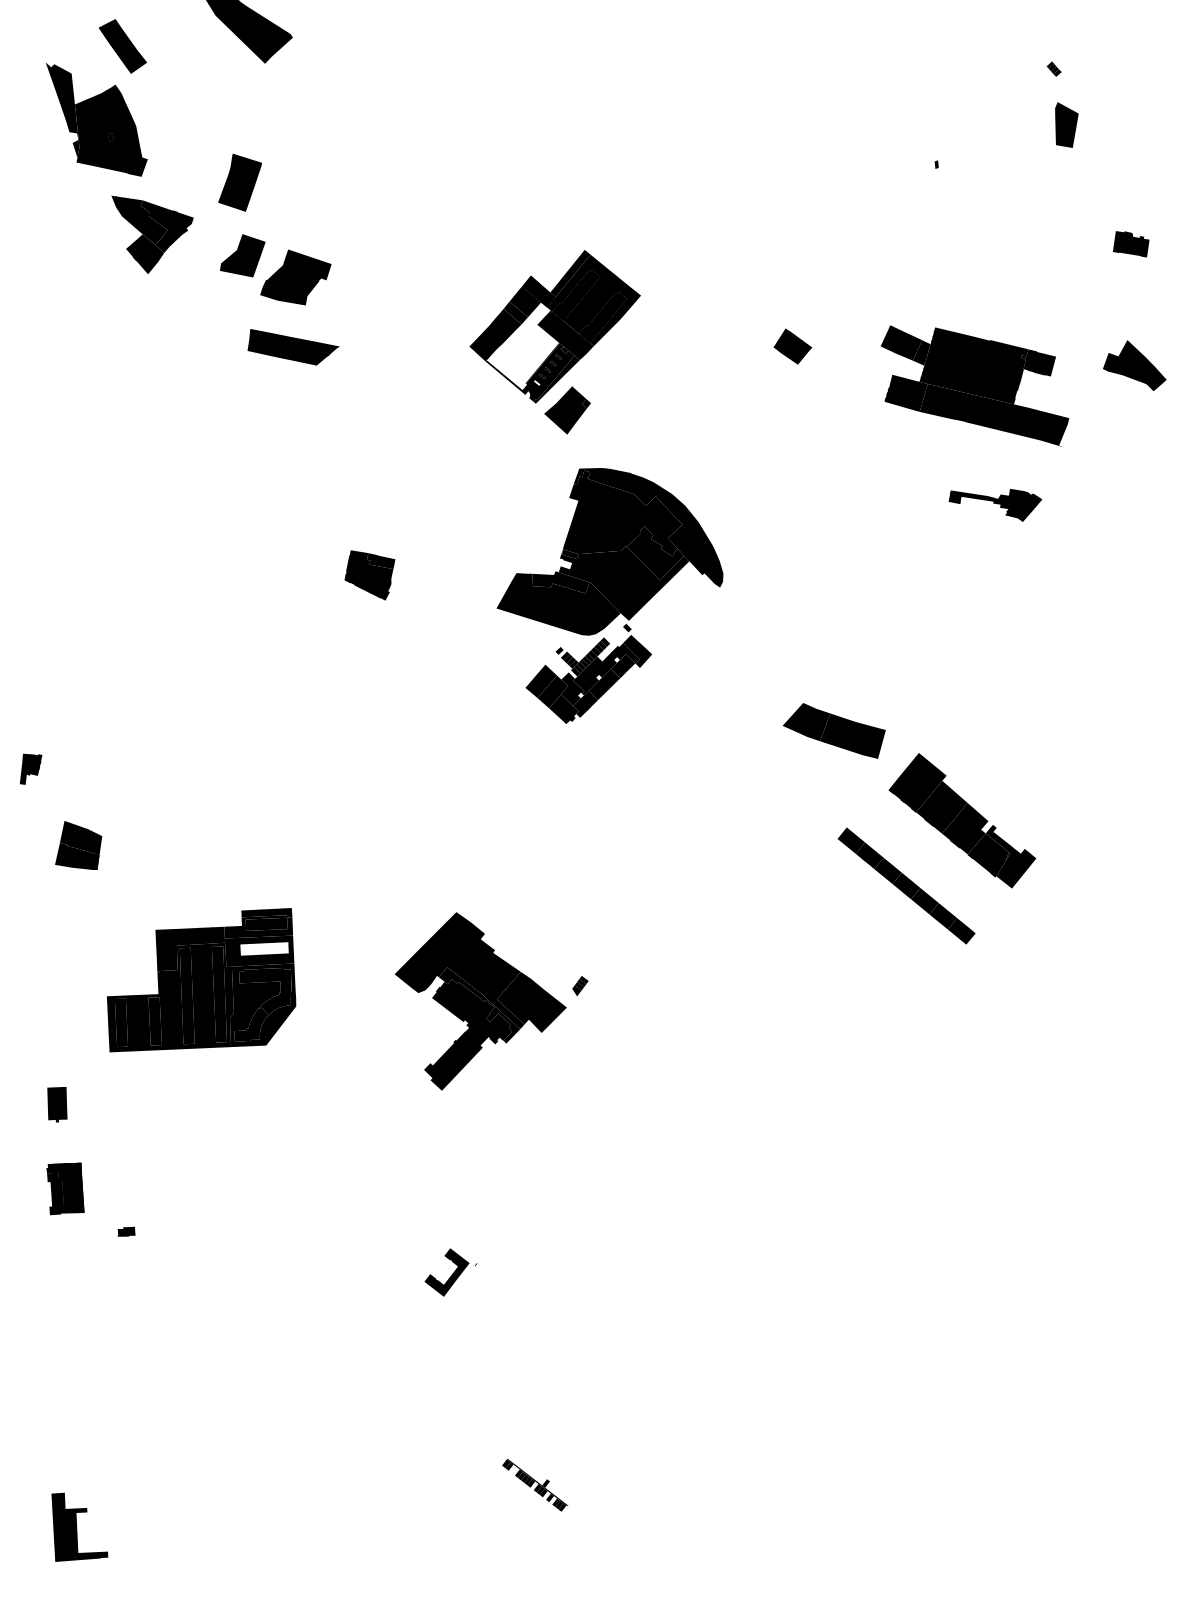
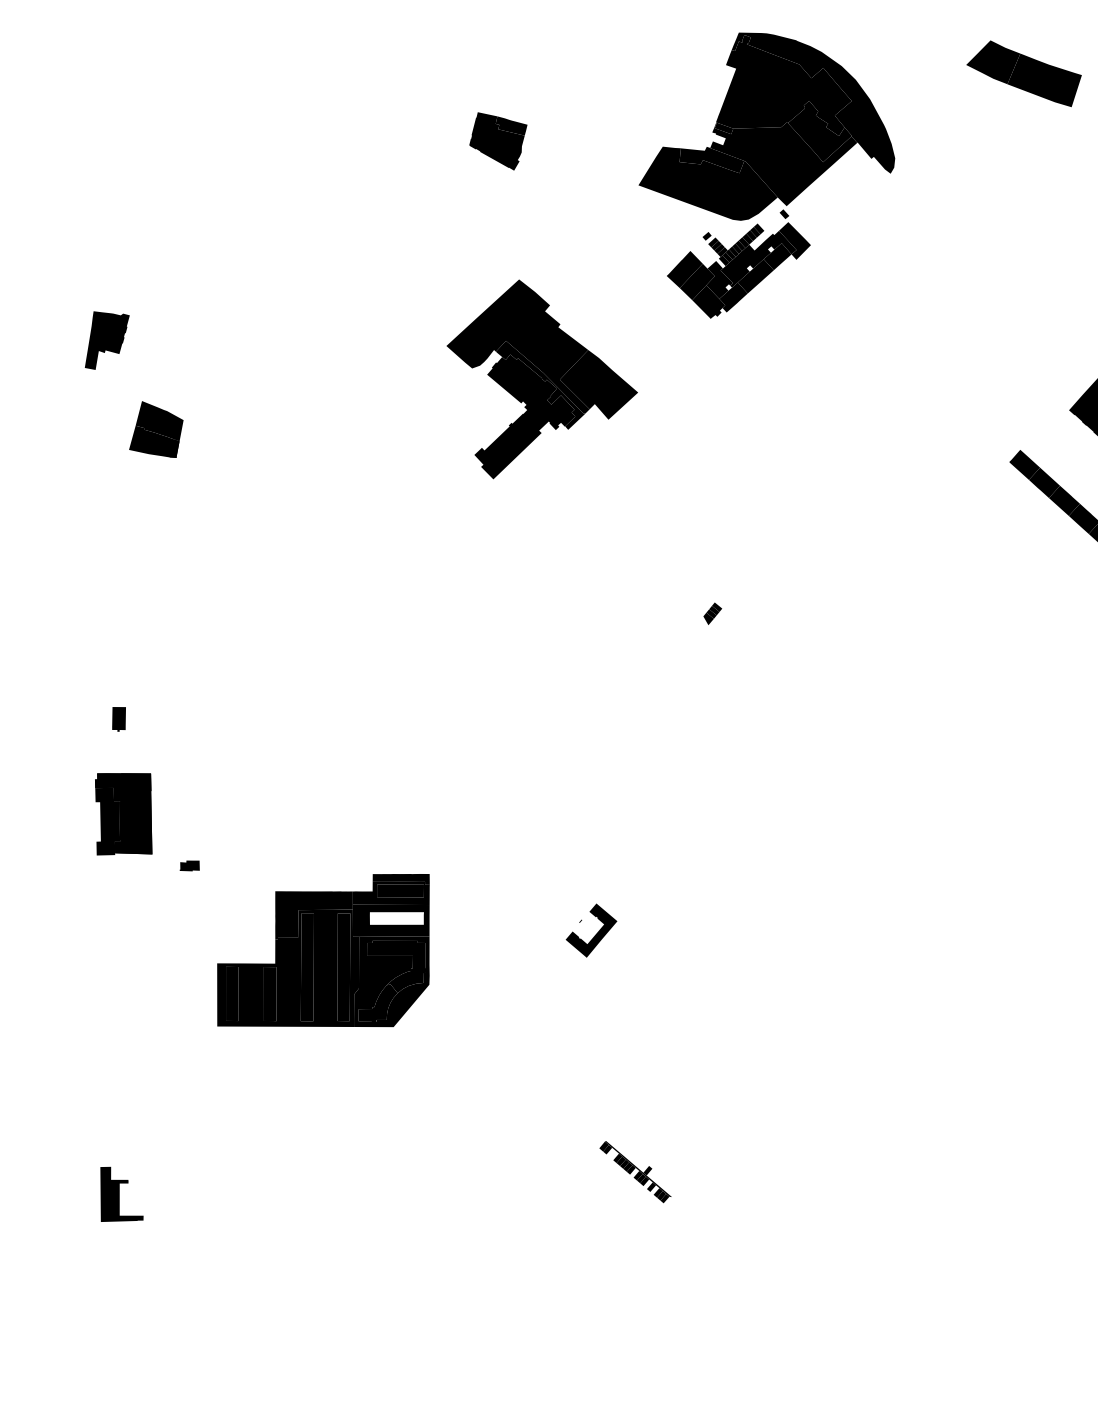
part: (833, 730) -> (1023, 72), moved
part: (30, 769) -> (106, 341), size x1.67
part: (201, 980) -> (324, 950), moved
part: (480, 1001) -> (541, 381), moved
part: (57, 1104) -> (119, 719), size x0.62
part: (65, 1188) -> (123, 813), size x1.43
part: (446, 1272) -> (590, 930), moved
part: (79, 1526) -> (121, 1194), size x0.71

